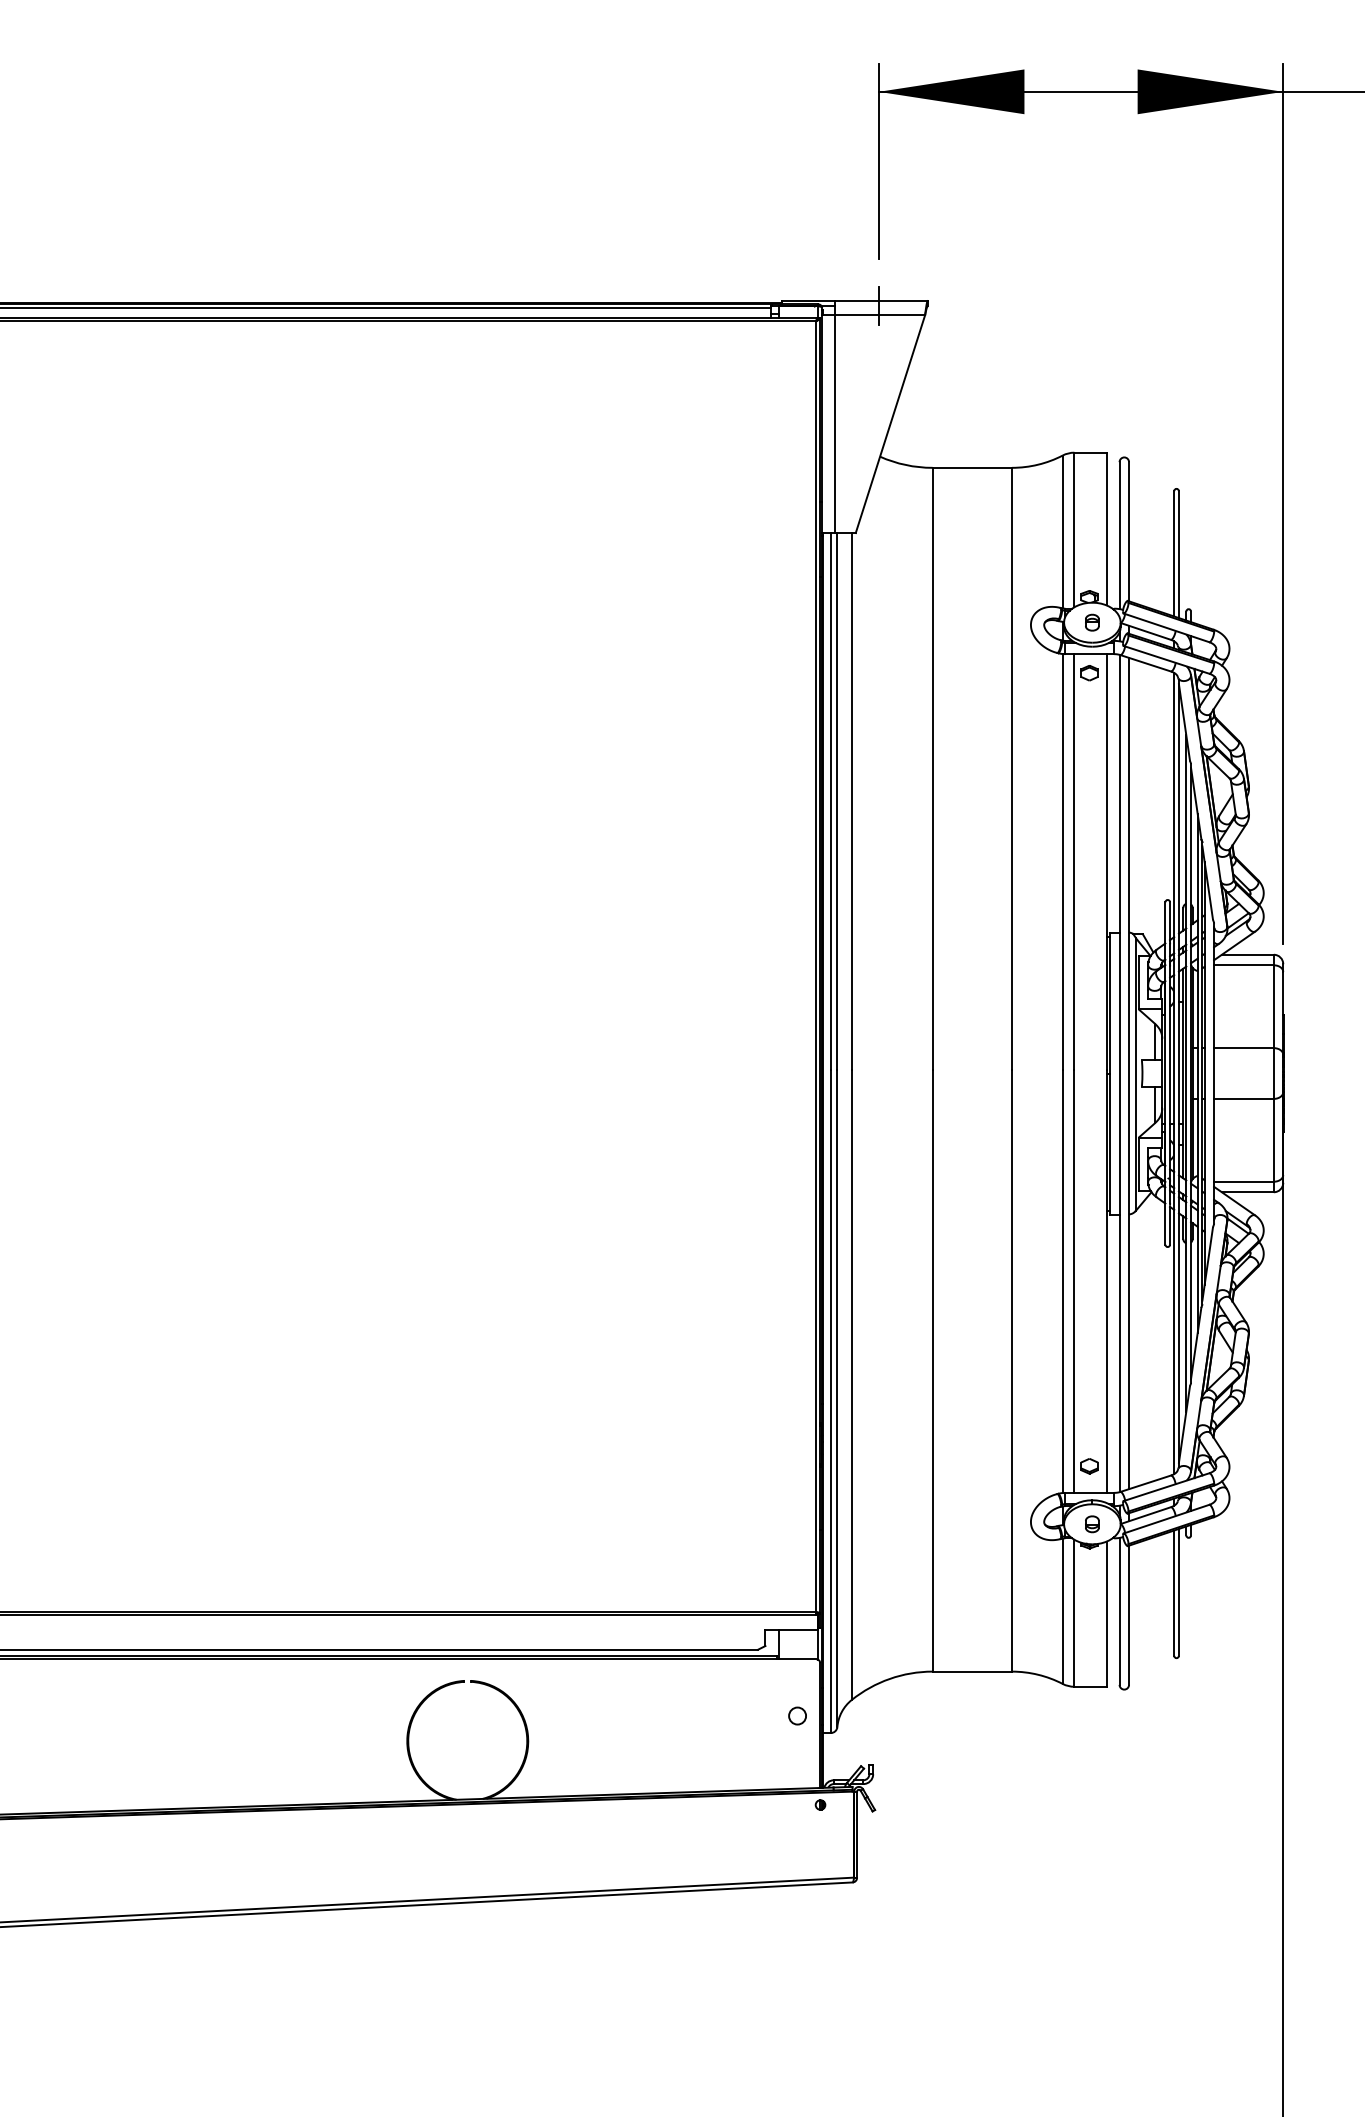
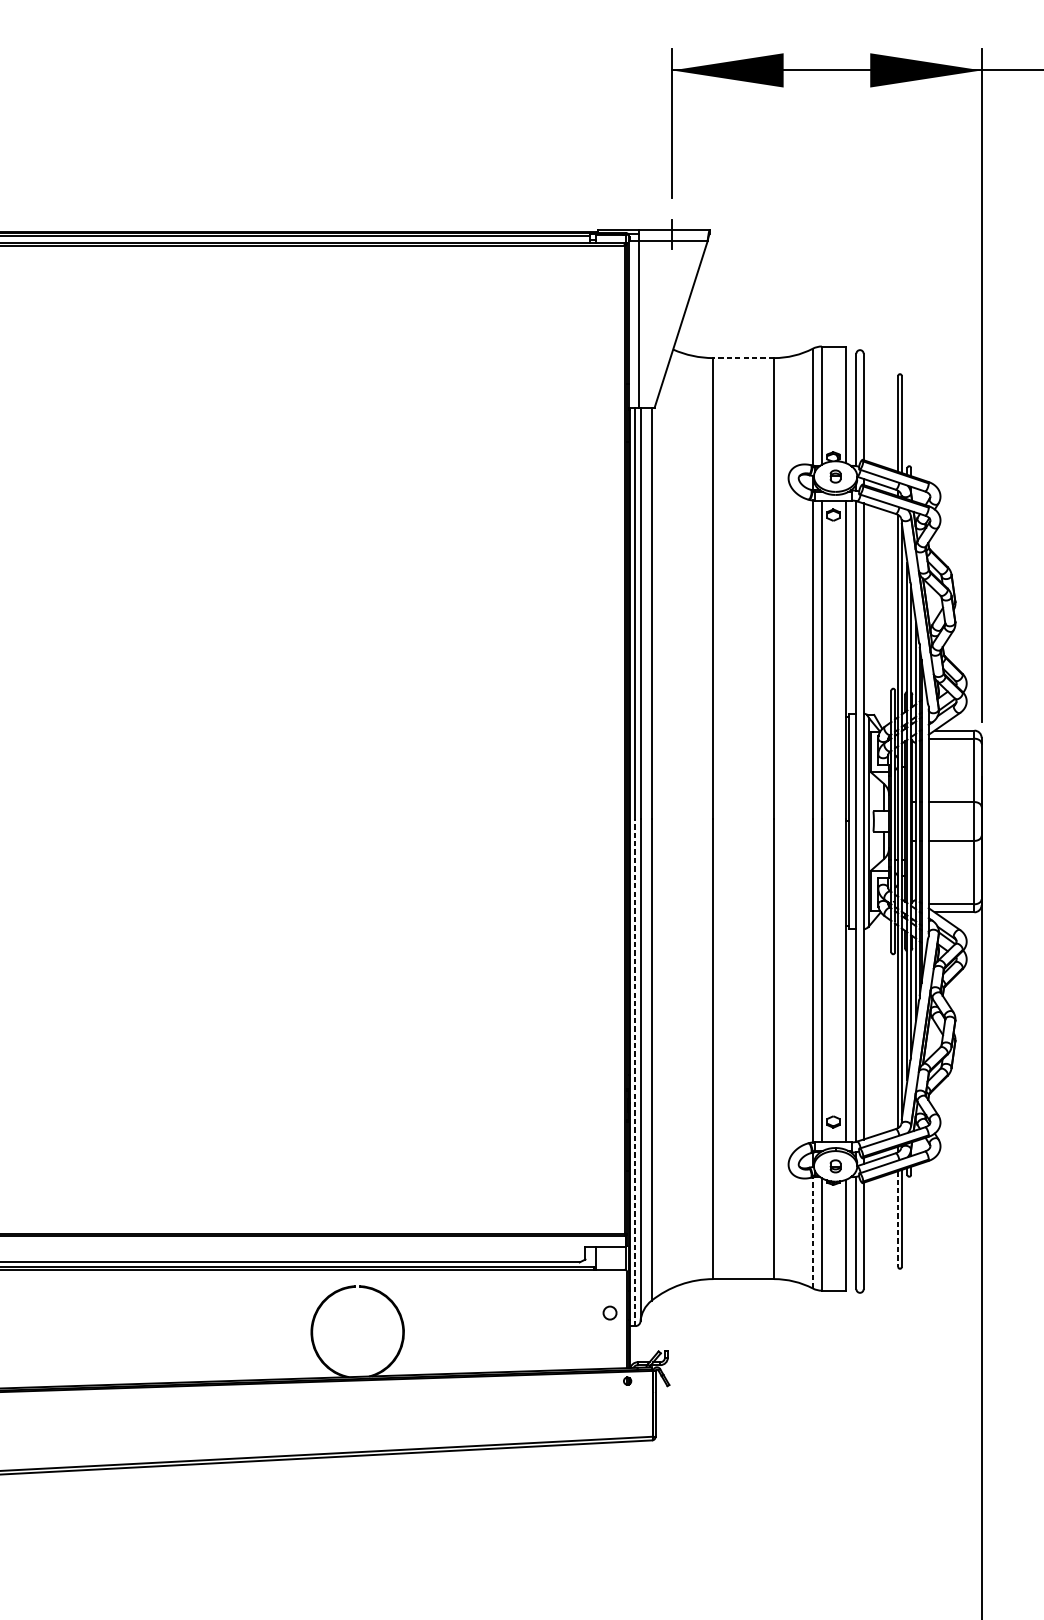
line: (972, 467) -> (743, 357), solid -> dashed
line: (830, 1401) -> (635, 1072), solid -> dashed
line: (1174, 1593) -> (898, 1219), solid -> dashed
line: (1062, 1611) -> (812, 1233), solid -> dashed

